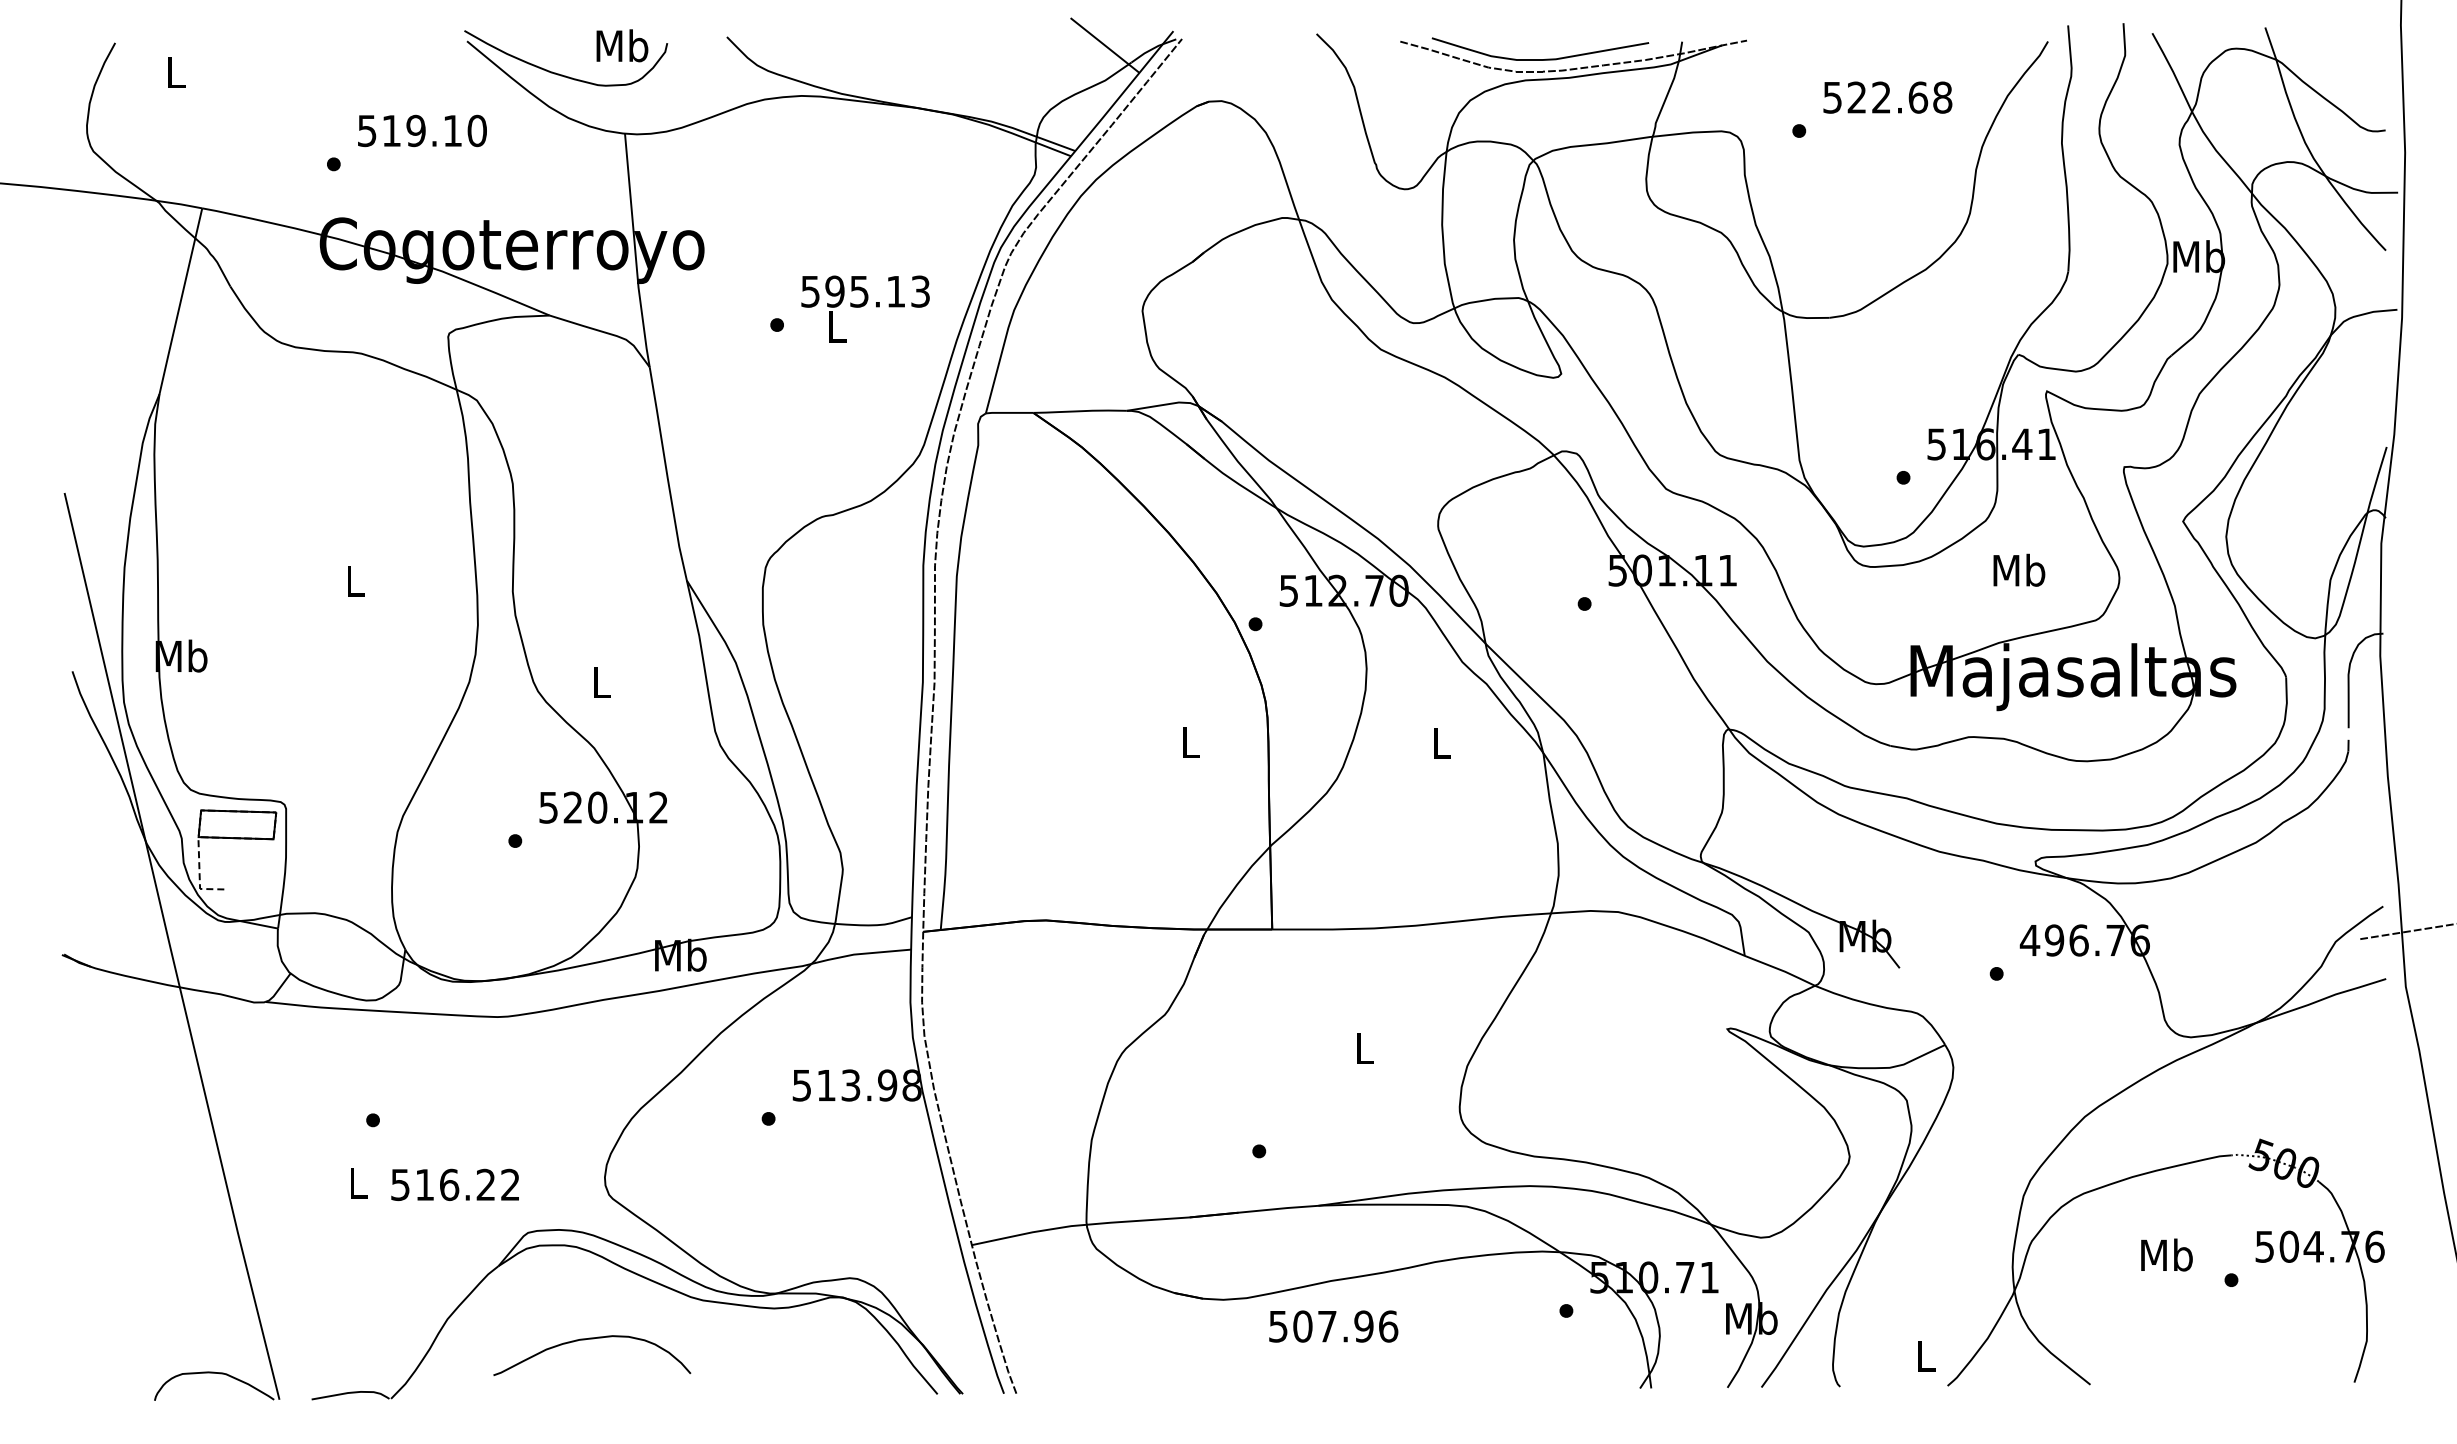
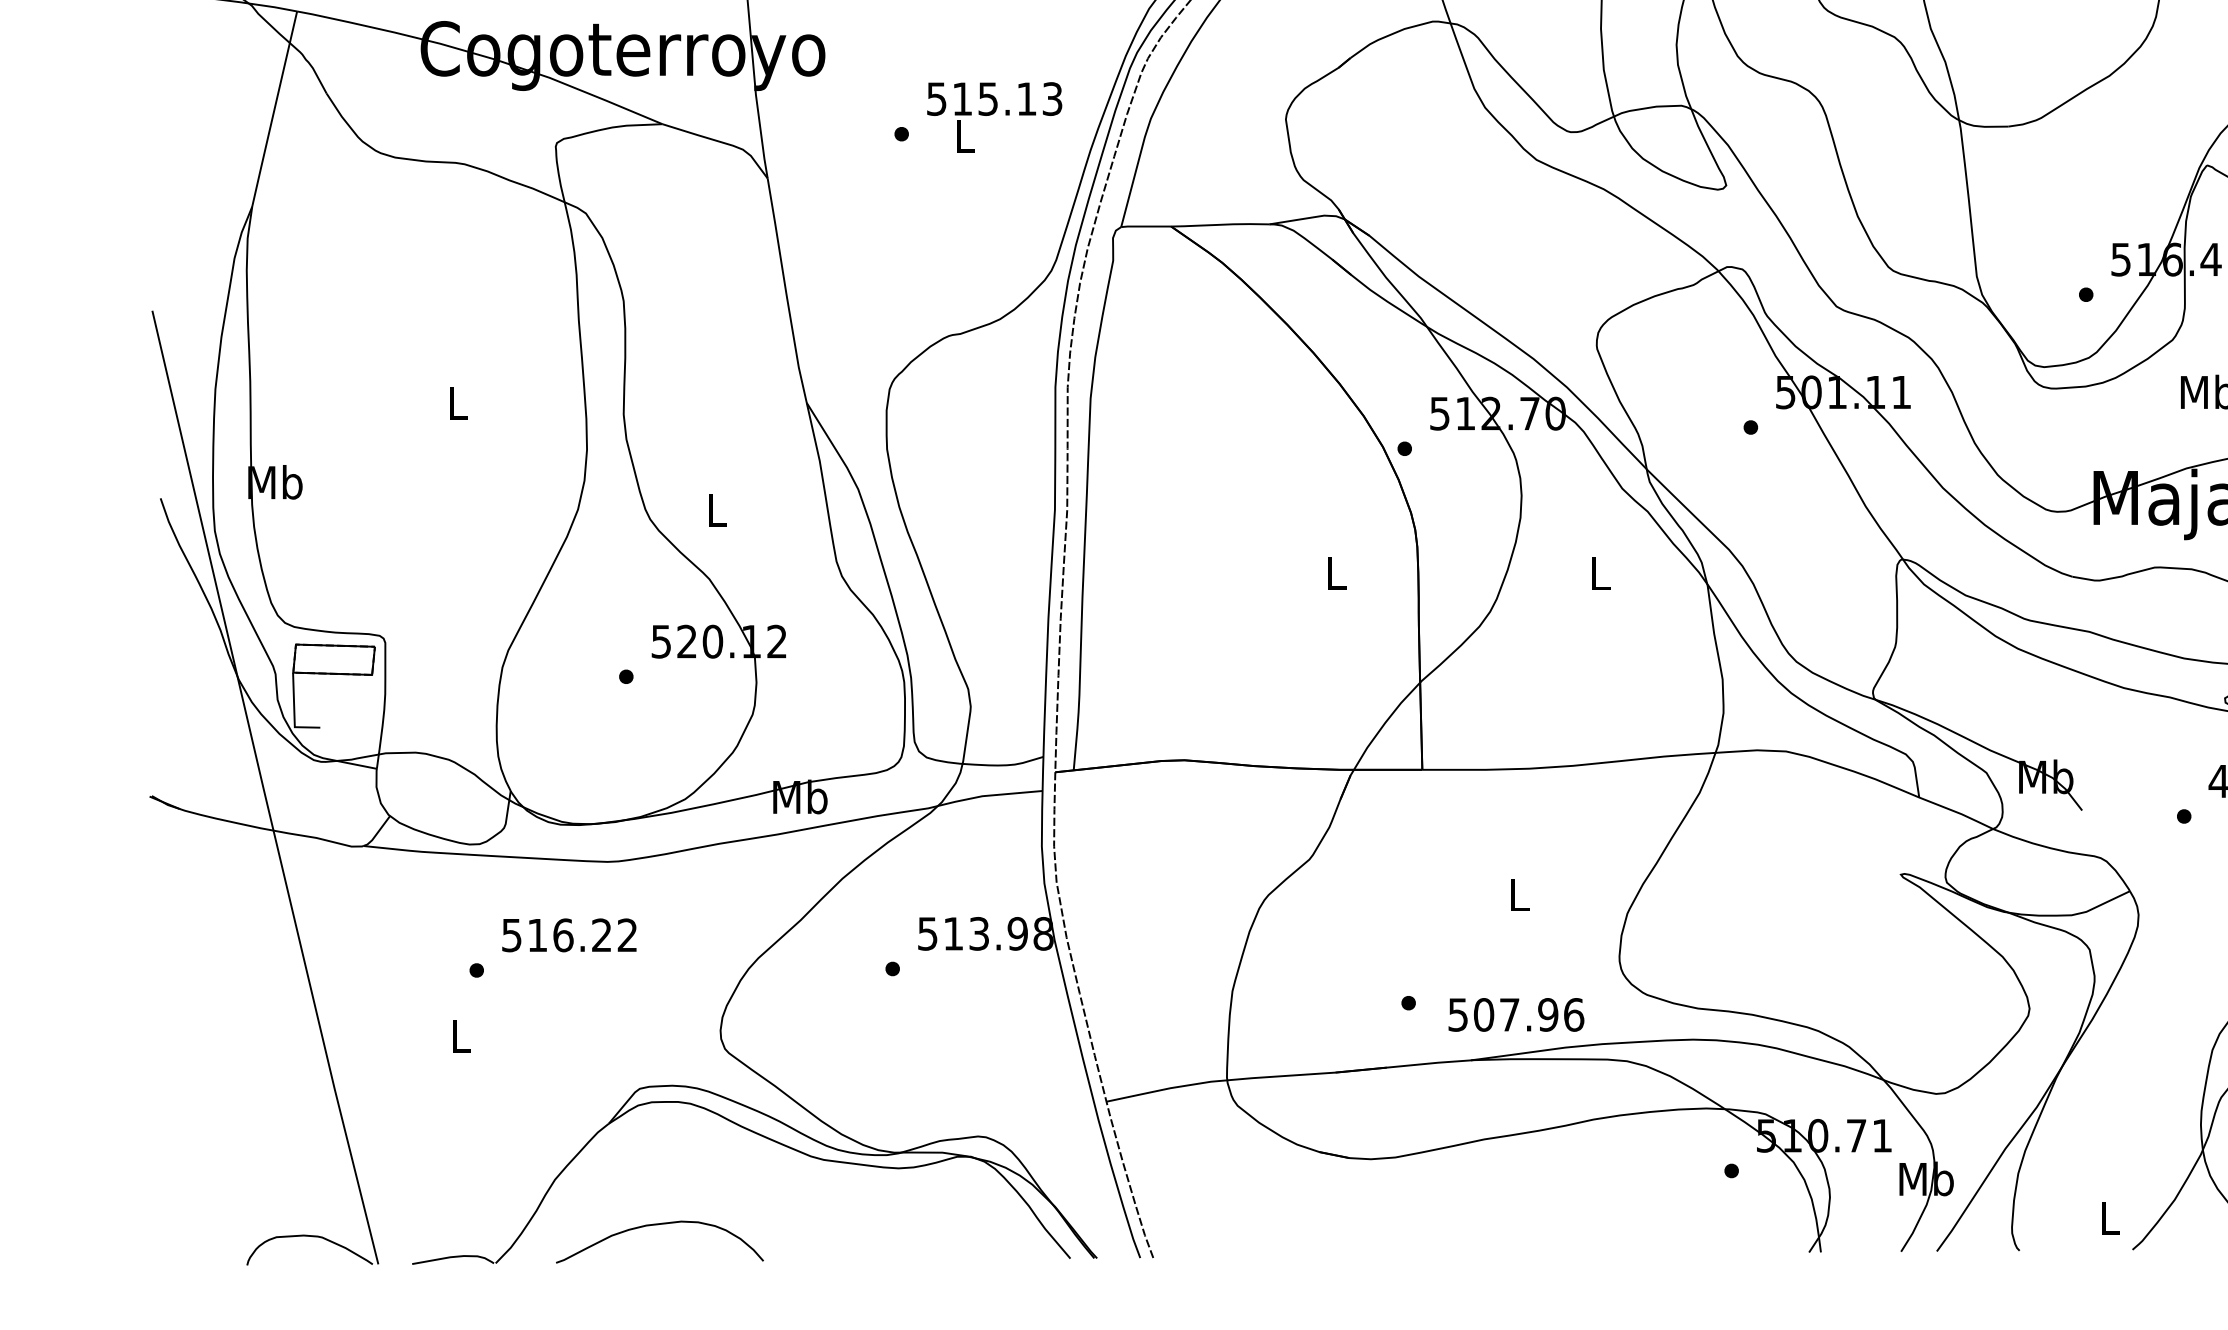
text: (834, 291) -> (962, 98), 595.13 -> 515.13
line: (199, 875) -> (294, 713), dashed -> solid
text: (454, 1184) -> (568, 934), moved
text: (1333, 1326) -> (1516, 1014), moved
curve: (592, 1339) -> (660, 1225), moved

